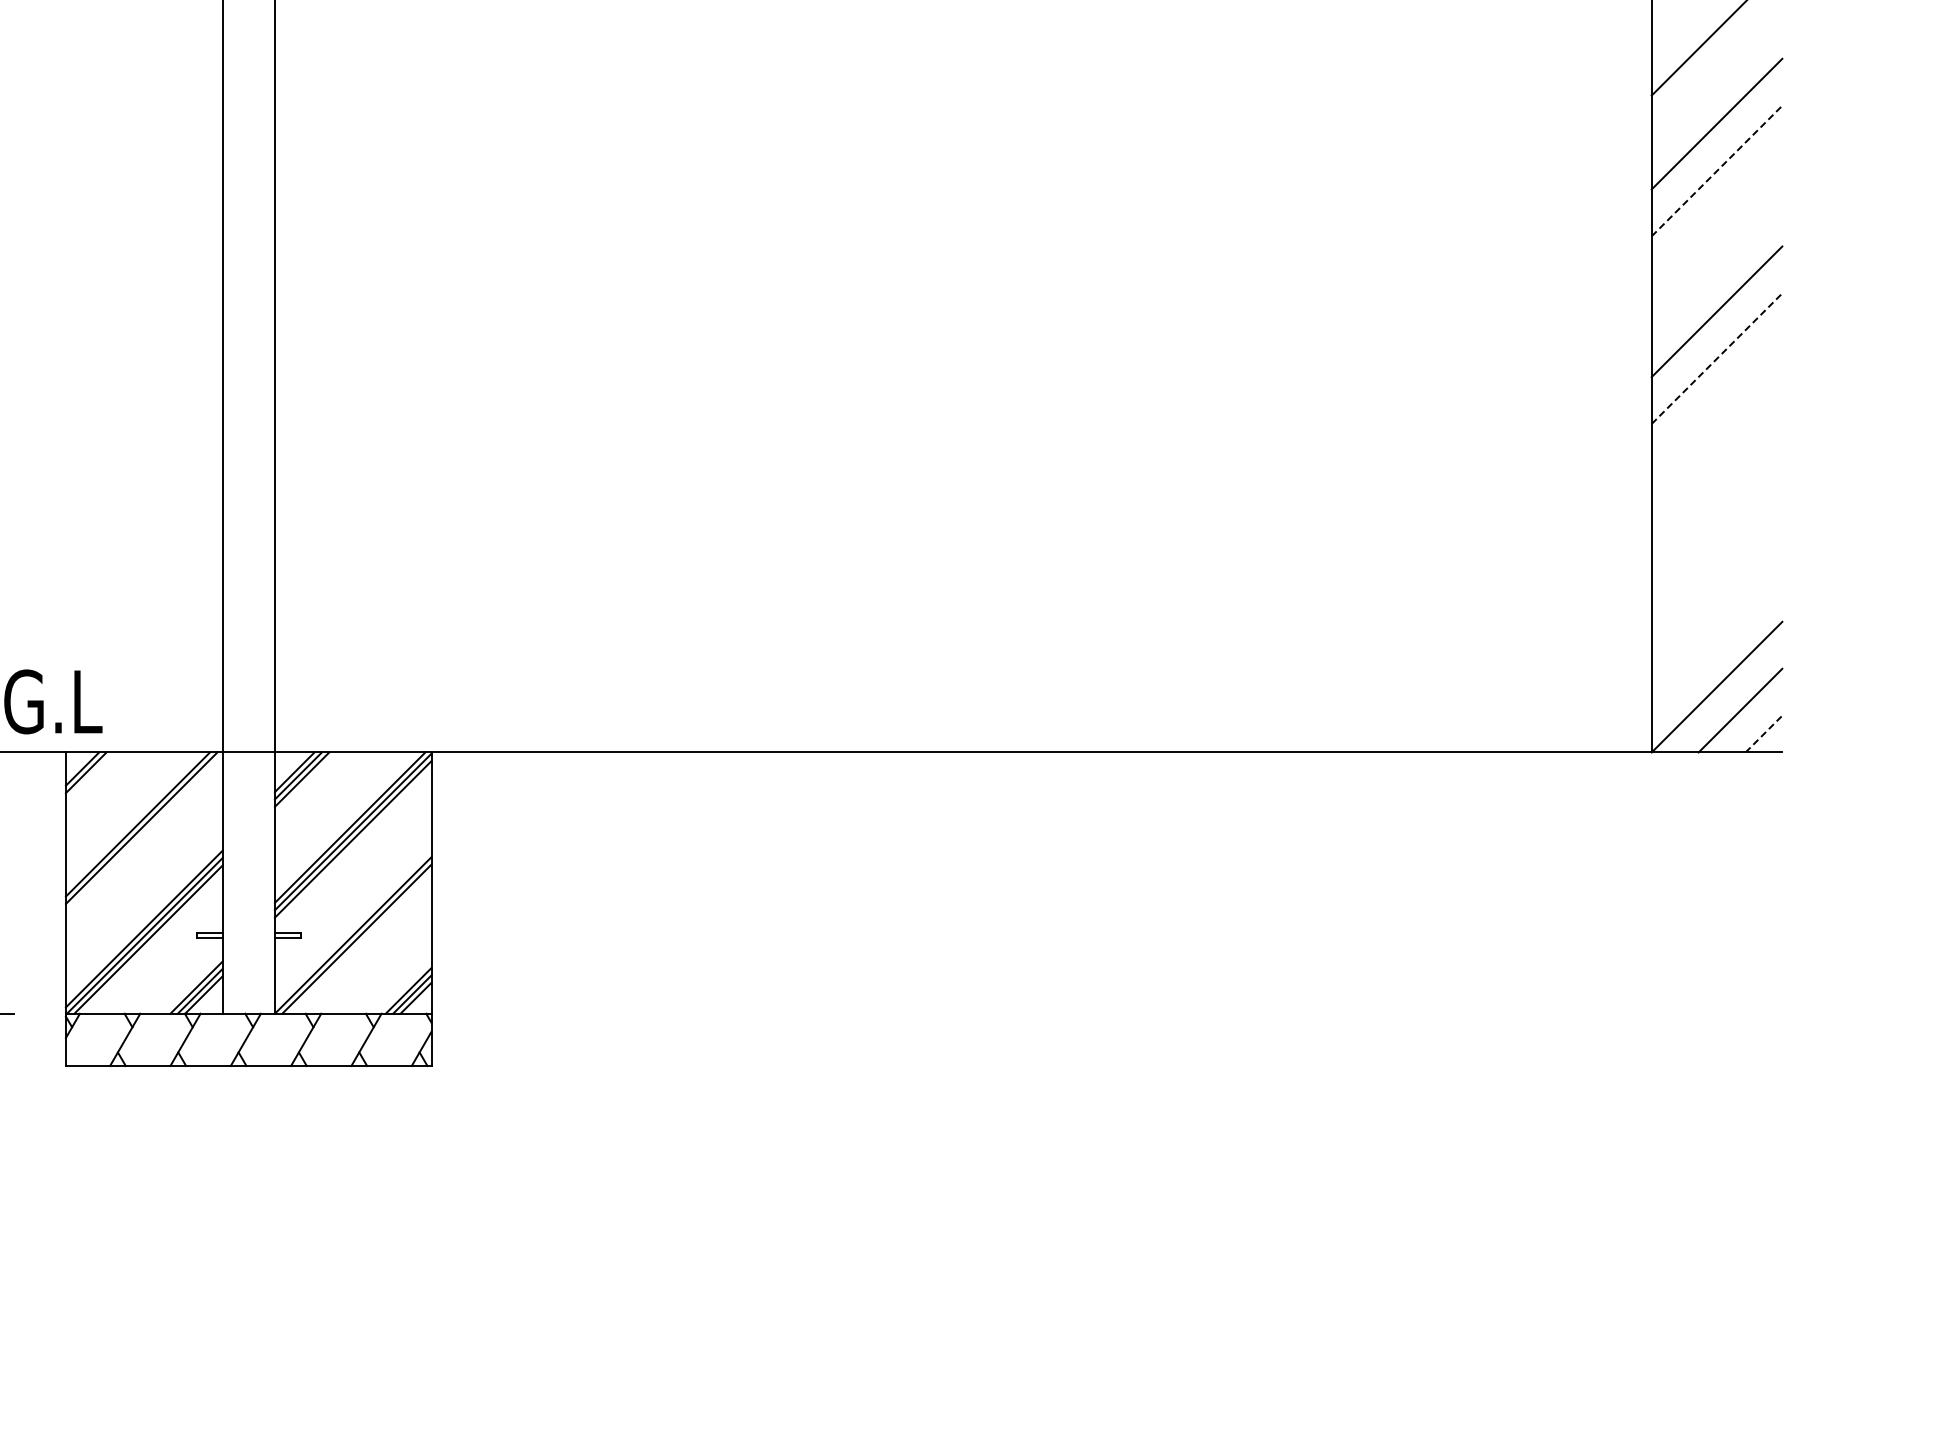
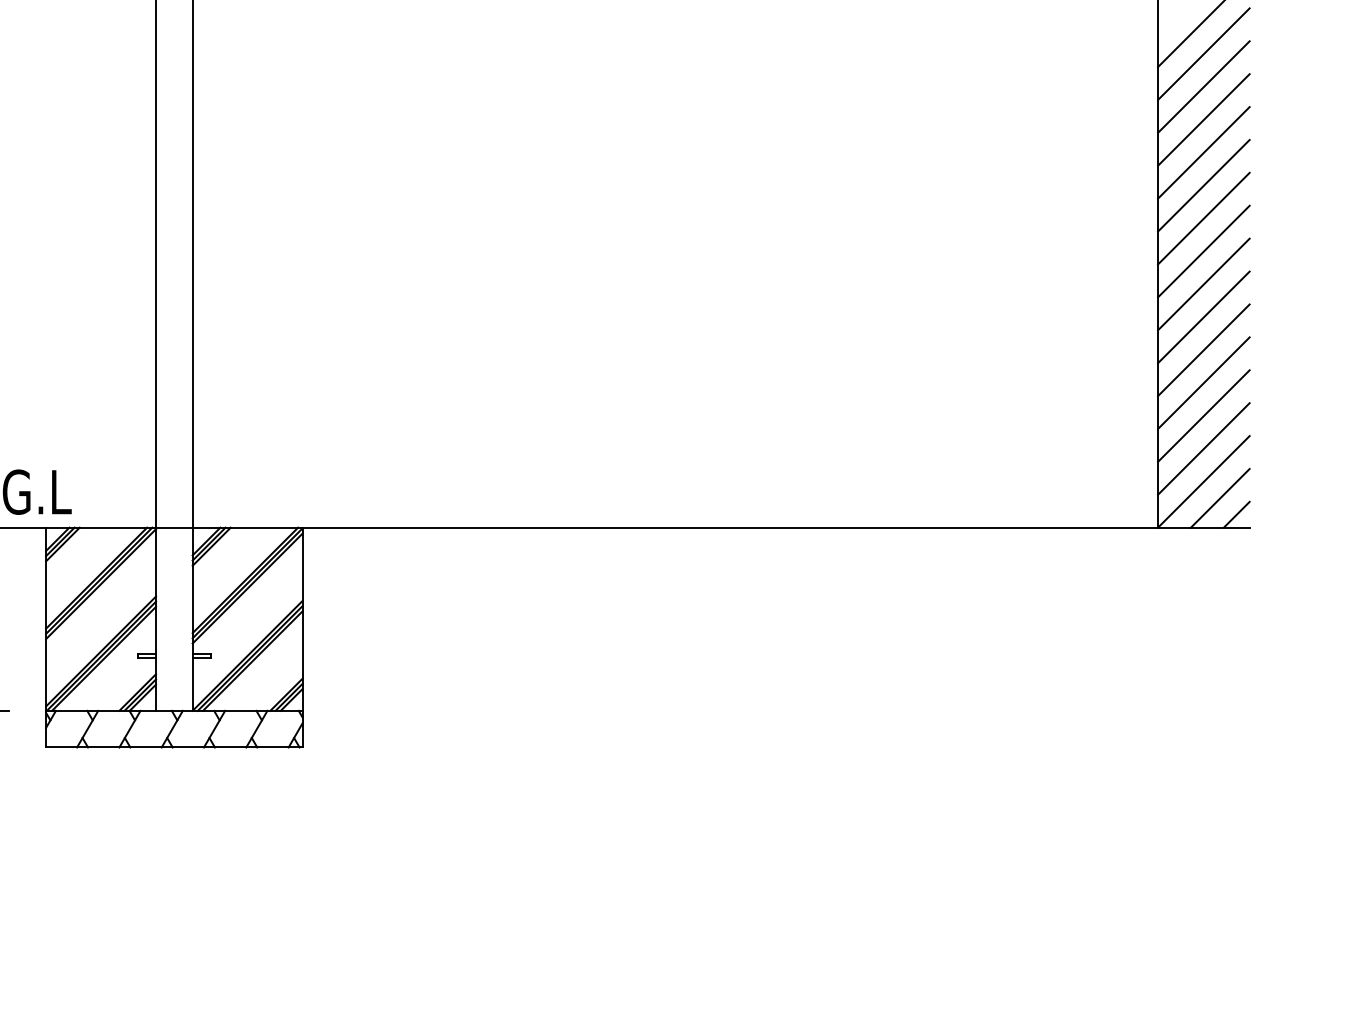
line: (1716, 76) -> (1203, 53), added
line: (1717, 170) -> (1204, 119), dashed -> solid
line: (1716, 217) -> (1203, 152), added
line: (1716, 264) -> (1203, 185), added
line: (1717, 358) -> (1204, 251), dashed -> solid
line: (1716, 405) -> (1203, 284), added
line: (1716, 452) -> (1203, 317), added
line: (1716, 499) -> (1203, 350), added
line: (1716, 546) -> (1203, 383), added
line: (1716, 593) -> (1203, 416), added
line: (1716, 639) -> (1203, 448), added
line: (1764, 733) -> (1237, 514), dashed -> solid
line: (89, 776) -> (62, 544), added
line: (143, 832) -> (100, 583), added
line: (360, 942) -> (252, 660), added

